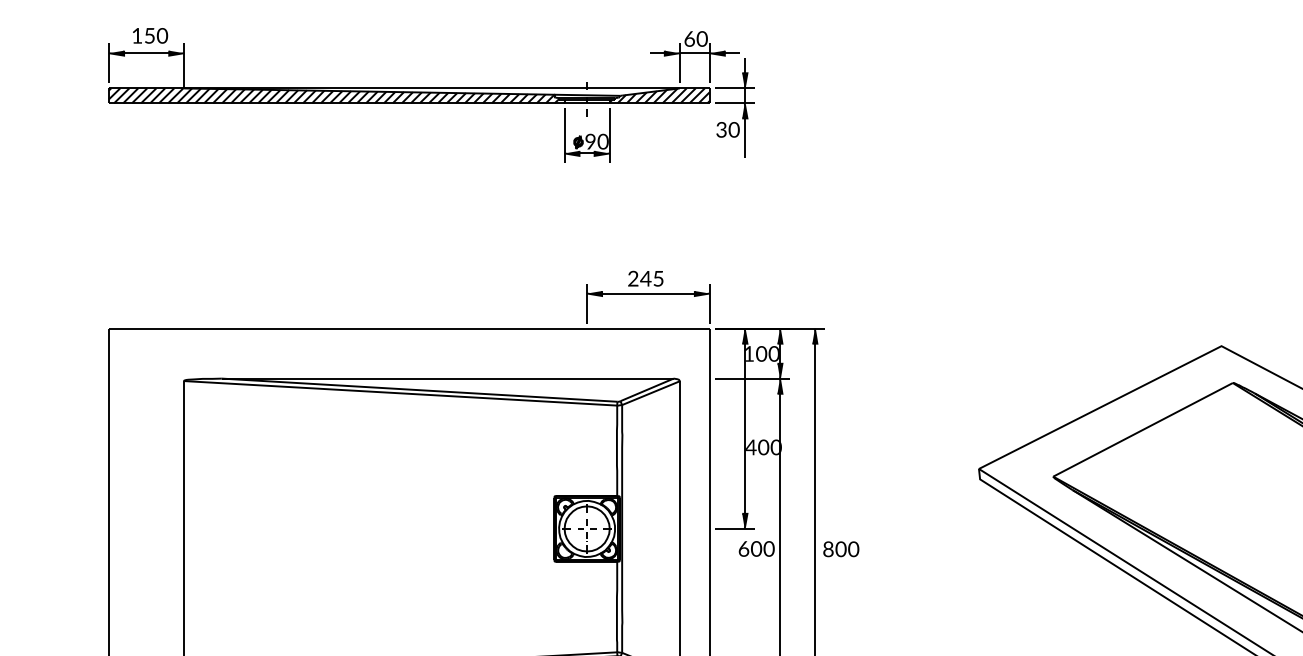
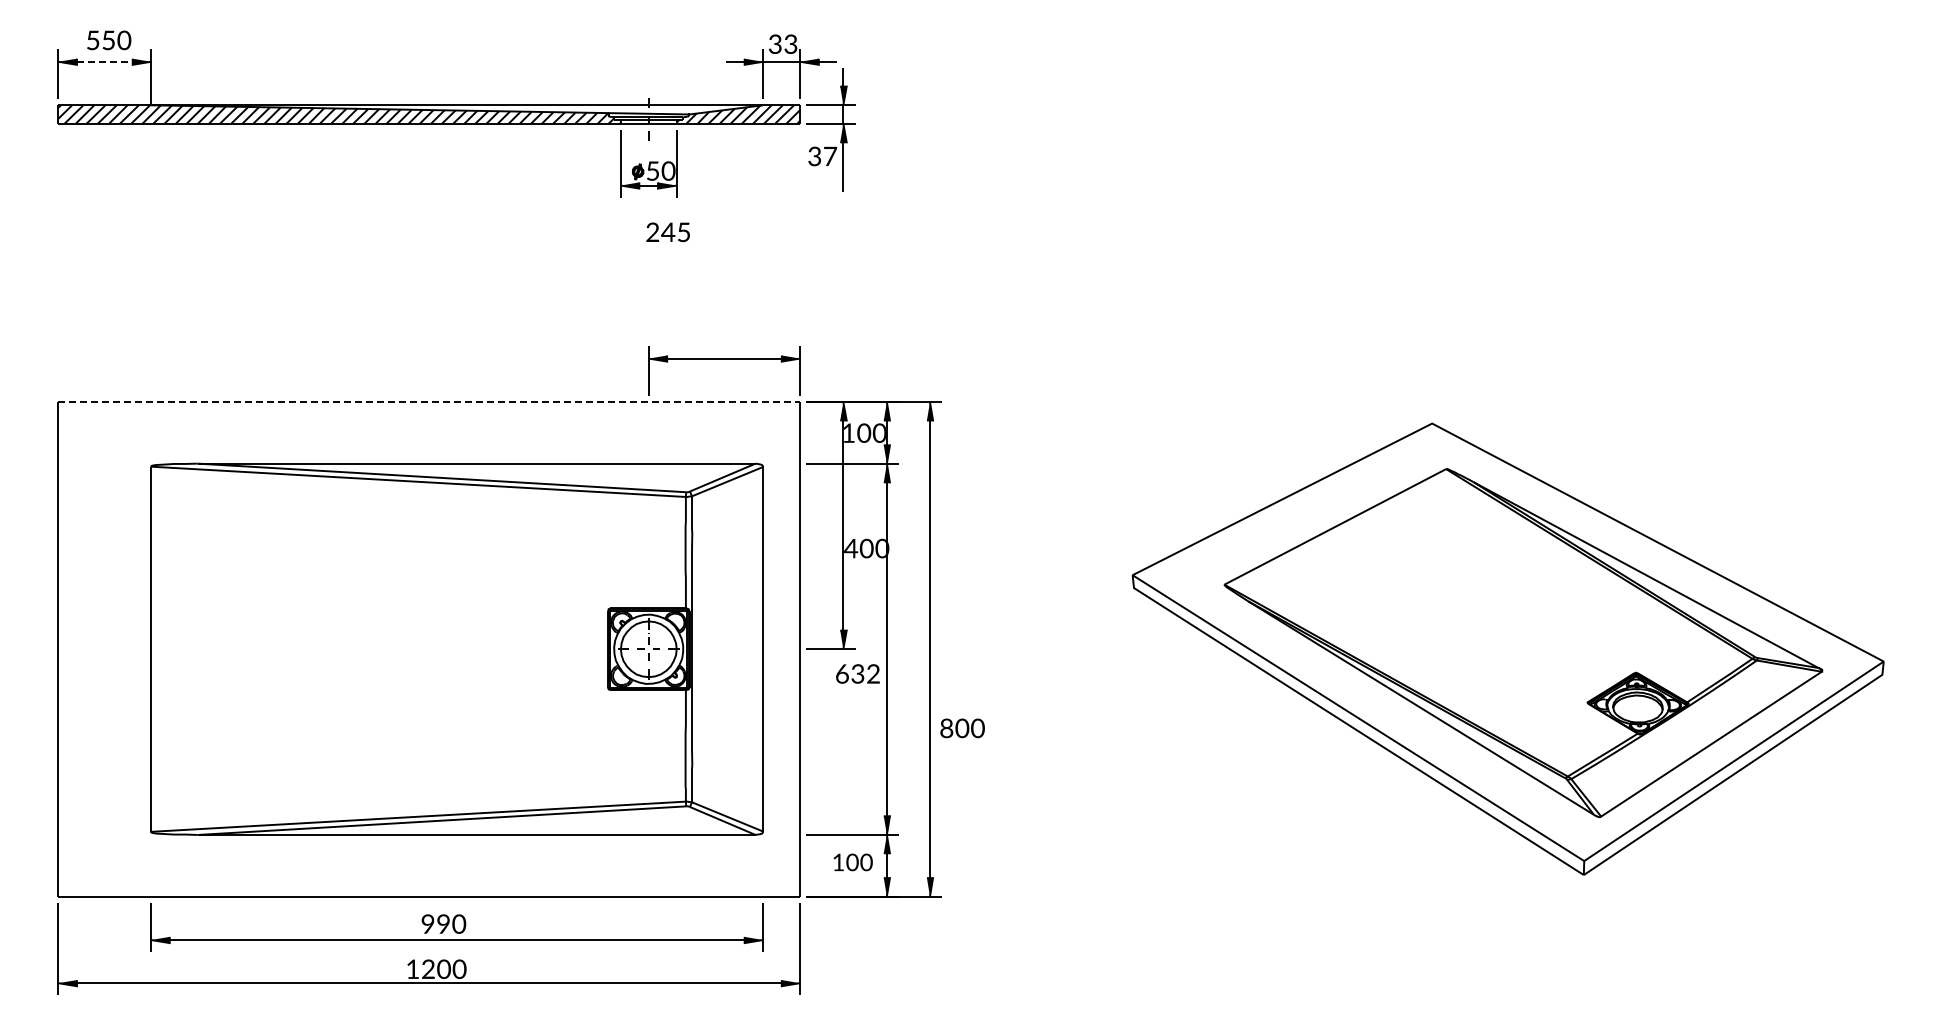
text: (137, 35) -> (93, 40), 150 -> 550
text: (695, 38) -> (782, 43), 60 -> 33
line: (146, 52) -> (104, 61), solid -> dashed
text: (734, 129) -> (830, 156), 30 -> 37
text: (590, 141) -> (652, 170), 90 -> 50
text: (645, 278) -> (667, 232), moved
line: (409, 329) -> (429, 402), solid -> dashed
text: (762, 548) -> (865, 673), 600 -> 632
text: (841, 549) -> (962, 728), moved

